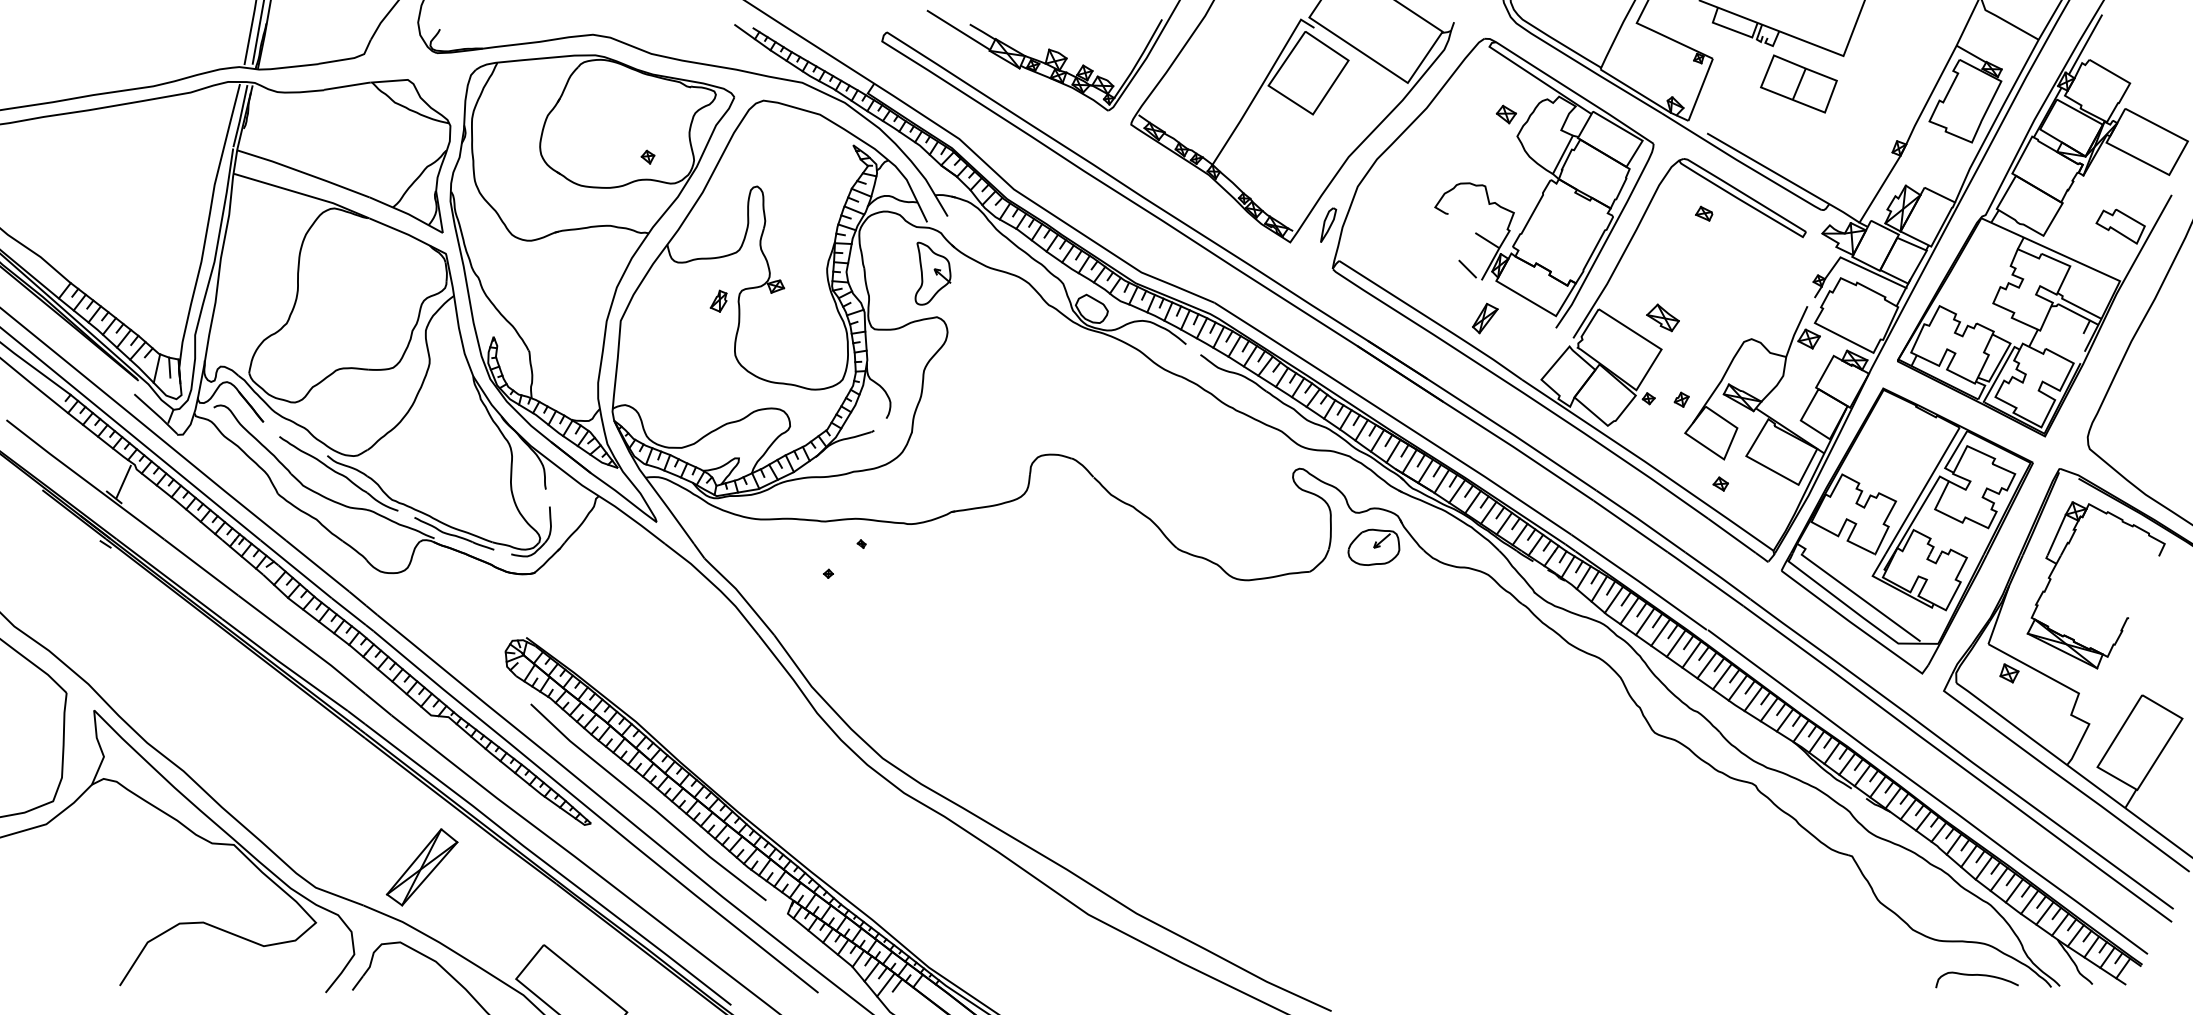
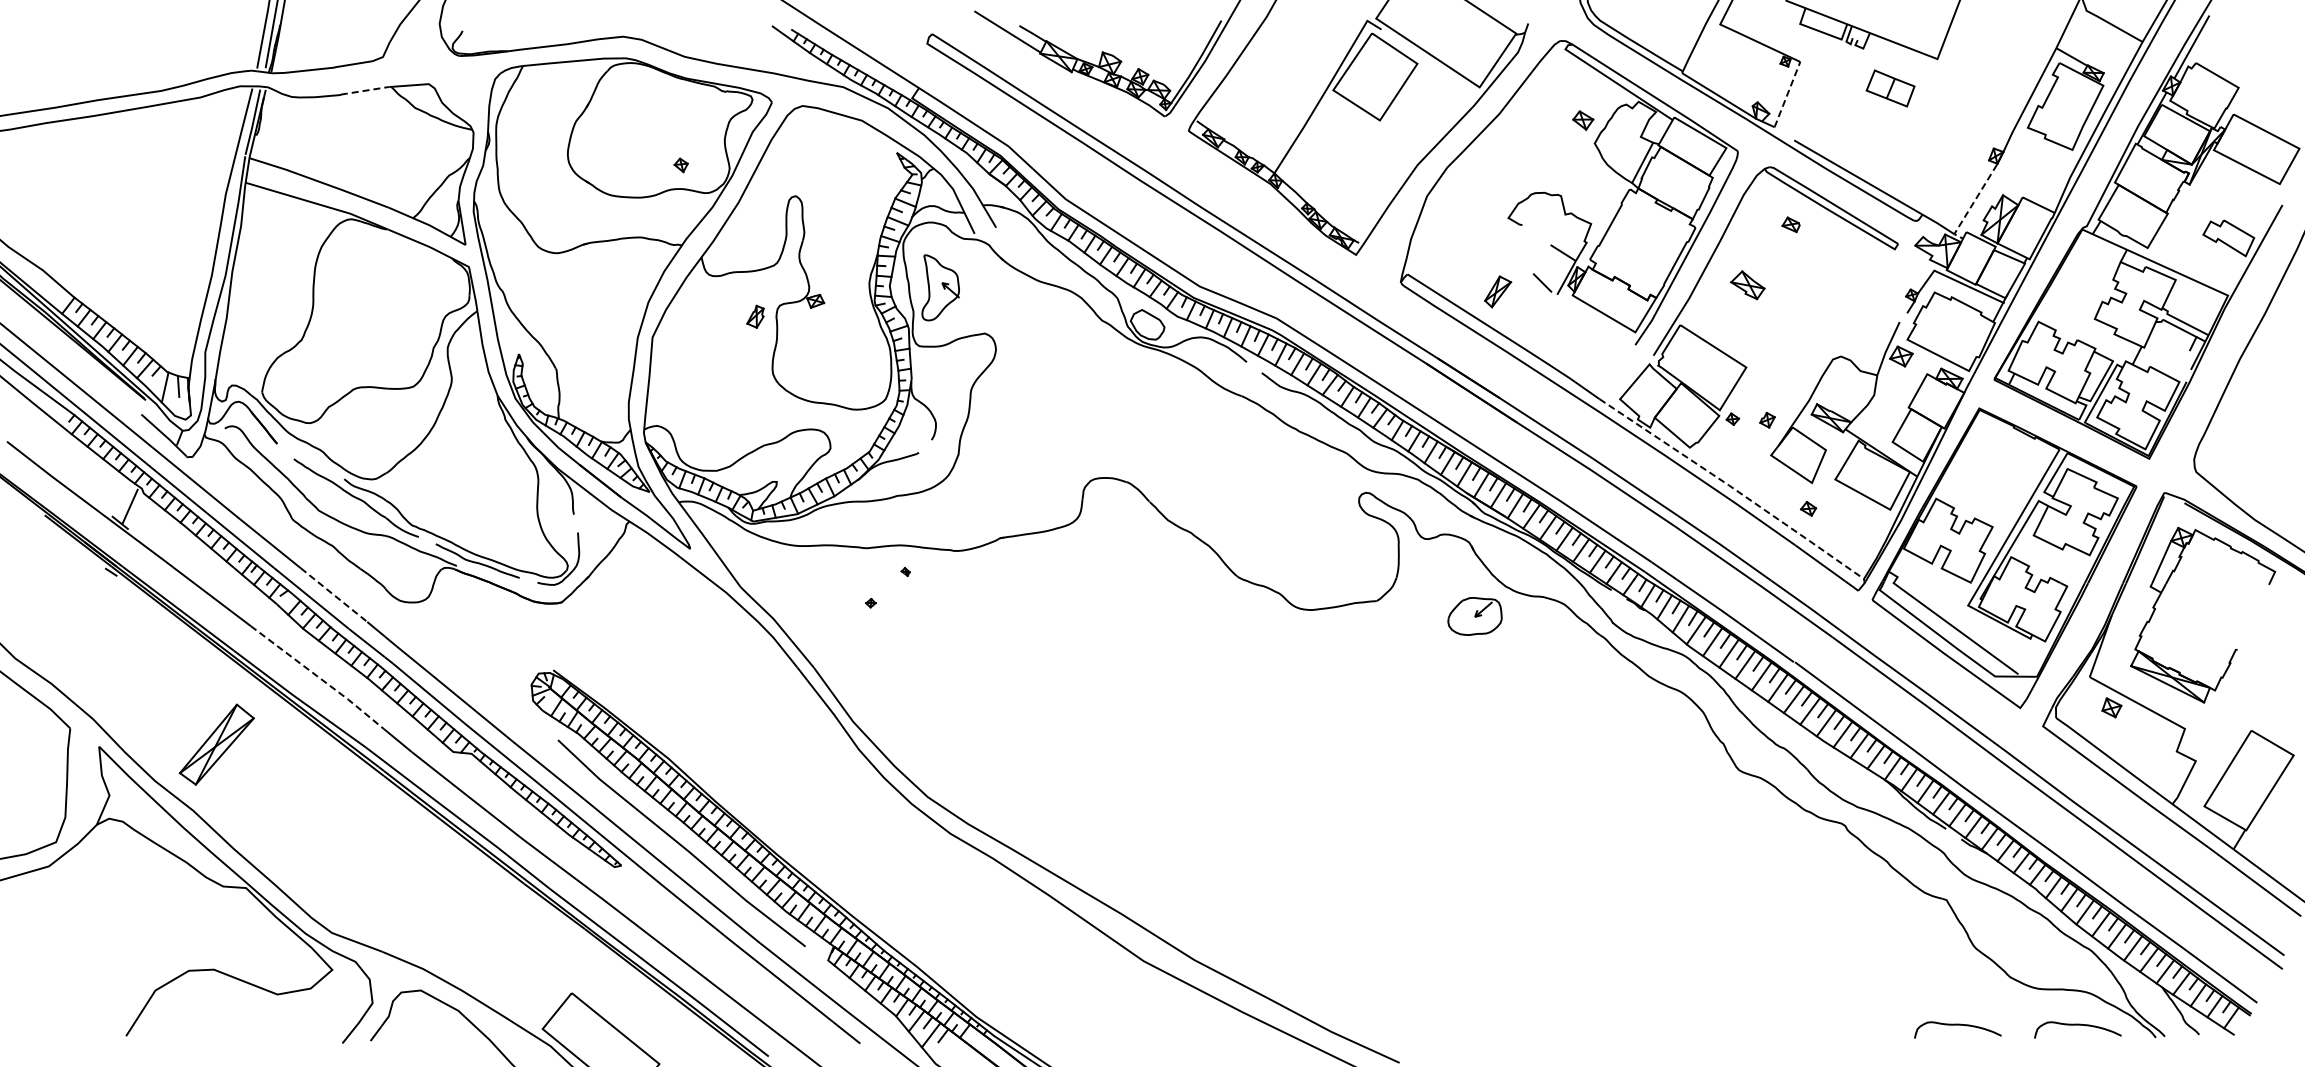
part: (1798, 84) -> (1890, 88), size x0.6
line: (348, 85) -> (366, 90), solid -> dashed
line: (1700, 89) -> (1787, 94), solid -> dashed
line: (1876, 194) -> (1972, 204), solid -> dashed
part: (1328, 224) -> (1396, 236), removed
part: (932, 273) -> (940, 287), moved
part: (1485, 318) -> (1498, 291), moved
part: (1662, 318) -> (1747, 285), moved
line: (1648, 464) -> (1732, 488), solid -> dashed
part: (1373, 547) -> (1474, 616), moved
line: (318, 566) -> (334, 595), solid -> dashed
line: (302, 644) -> (318, 677), solid -> dashed
part: (421, 867) -> (216, 744), moved
curve: (1862, 975) -> (1957, 1025), added

